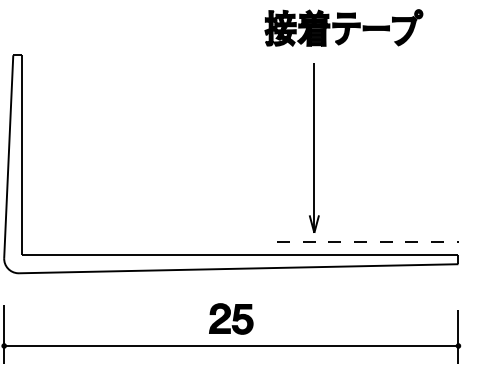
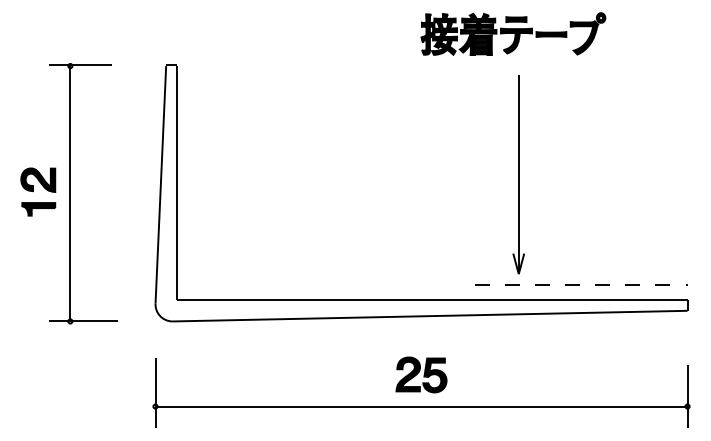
part: (343, 27) -> (513, 33), moved

